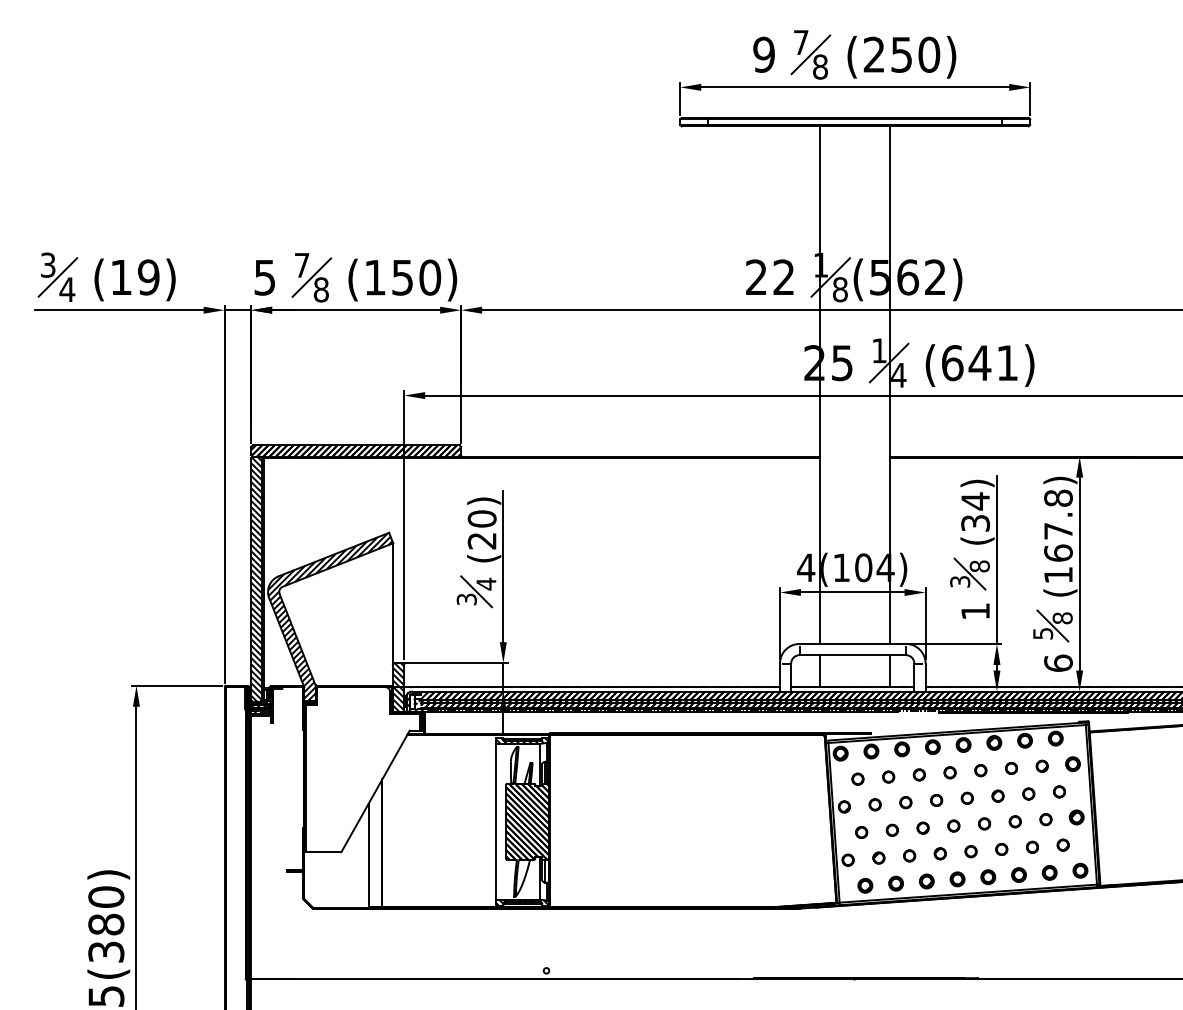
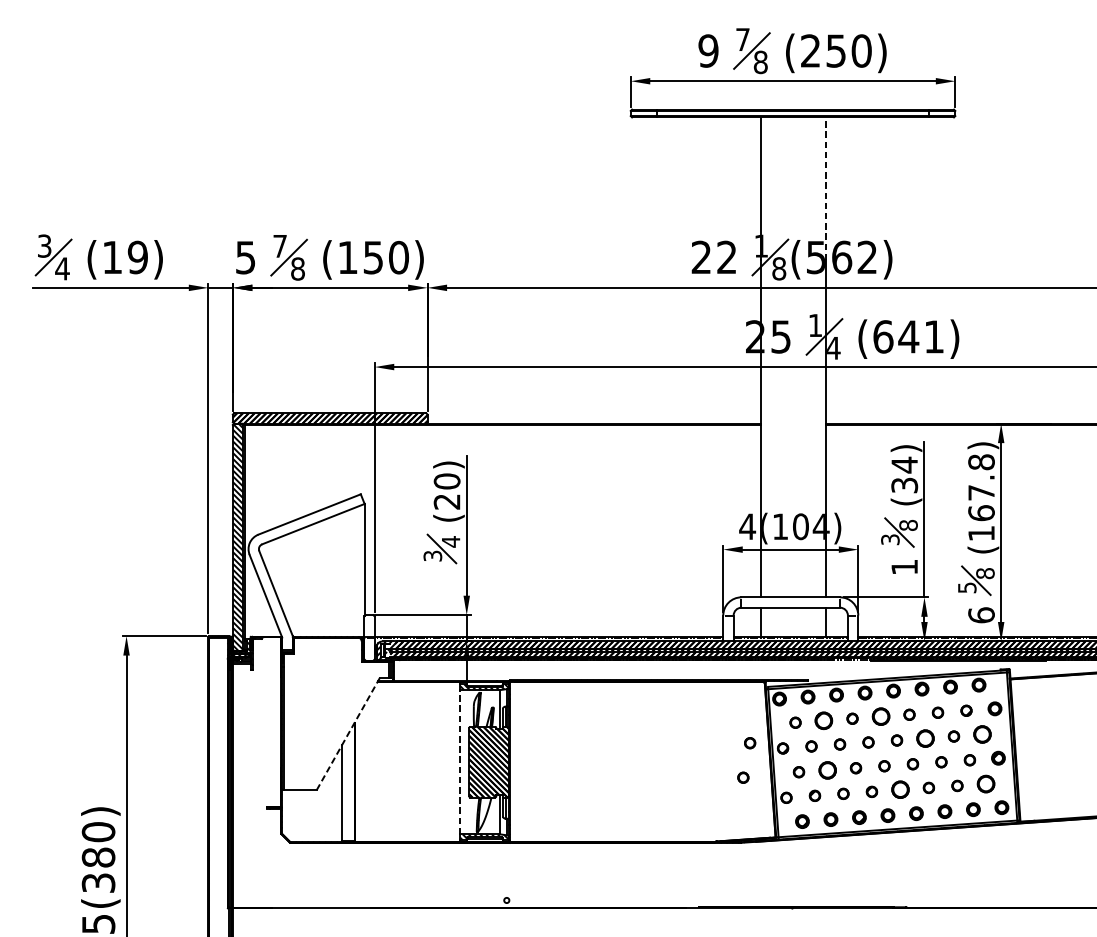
line: (890, 203) -> (825, 188), solid -> dashed
hatch: (330, 616) -> (306, 571), removed
hatch: (398, 687) -> (369, 637), removed
circle: (949, 772) -> (880, 716), size x1.6
circle: (888, 776) -> (823, 720), size x1.6
line: (375, 791) -> (348, 734), solid -> dashed
circle: (1059, 791) -> (982, 734), size x1.6
part: (997, 795) -> (924, 737), size x1.6
circle: (808, 800) -> (749, 742), added
line: (496, 821) -> (460, 761), solid -> dashed
circle: (891, 829) -> (826, 769), size x1.6
circle: (801, 838) -> (743, 777), added
circle: (1062, 844) -> (985, 783), size x1.6
circle: (970, 851) -> (899, 789), size x1.6

